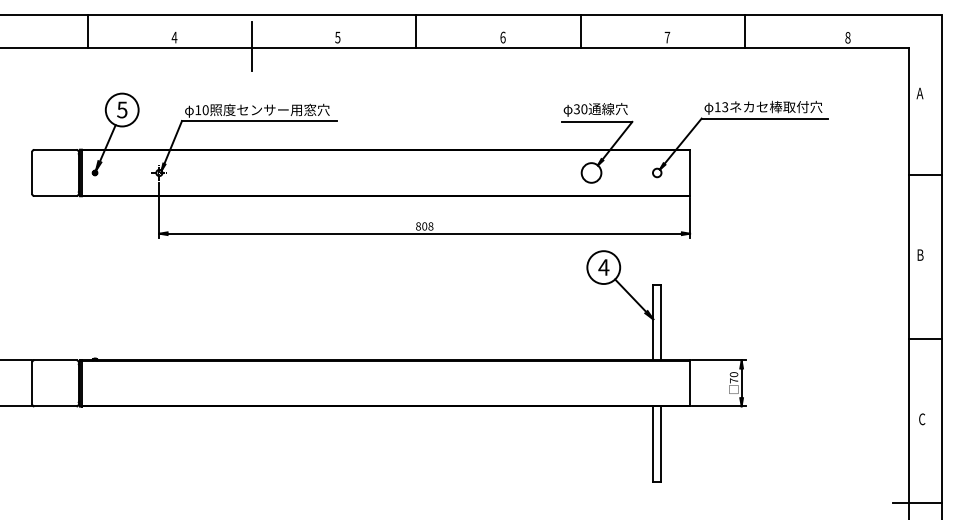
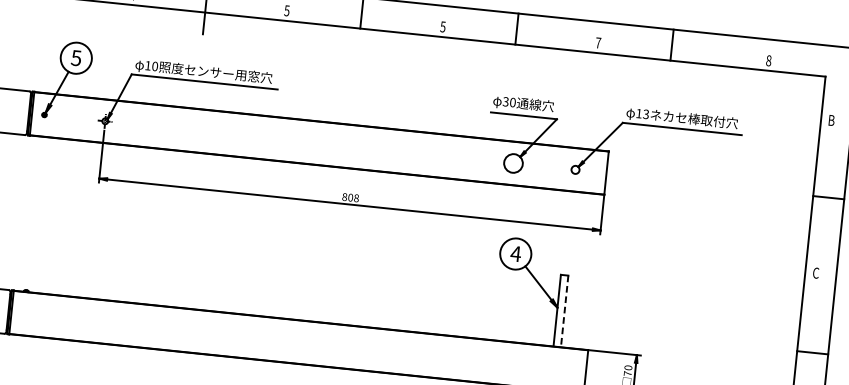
text: (502, 37) -> (442, 26), 6 -> 5
text: (919, 93) -> (831, 120), A -> B
text: (920, 254) -> (816, 272), B -> C
line: (661, 322) -> (564, 311), solid -> dashed

